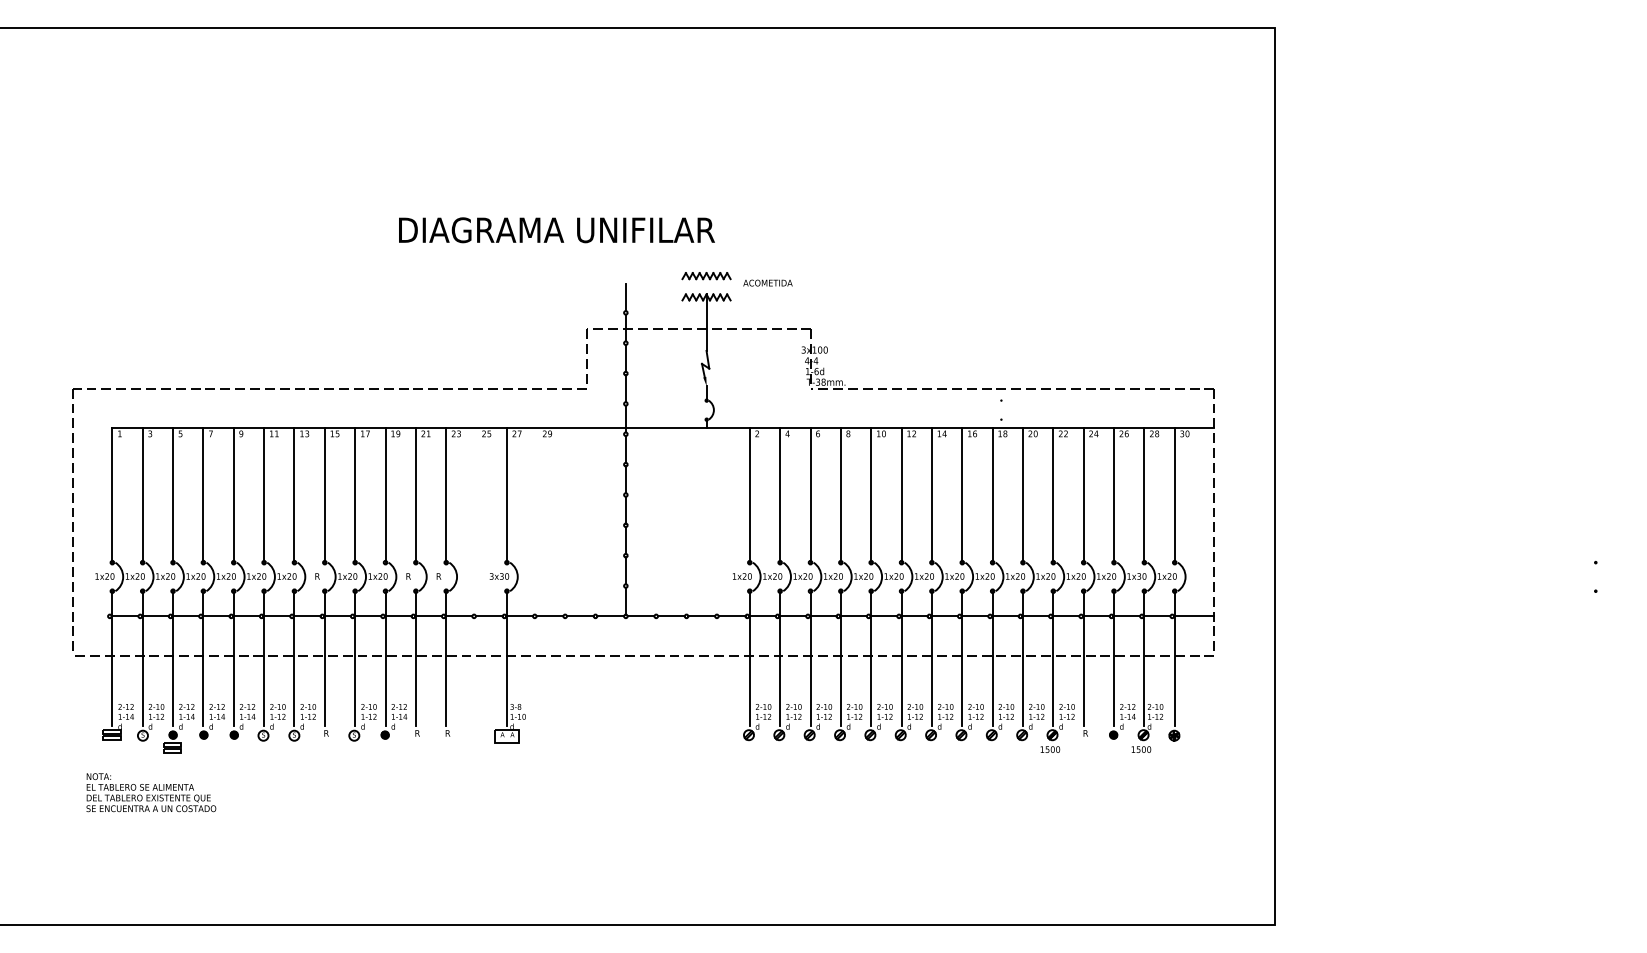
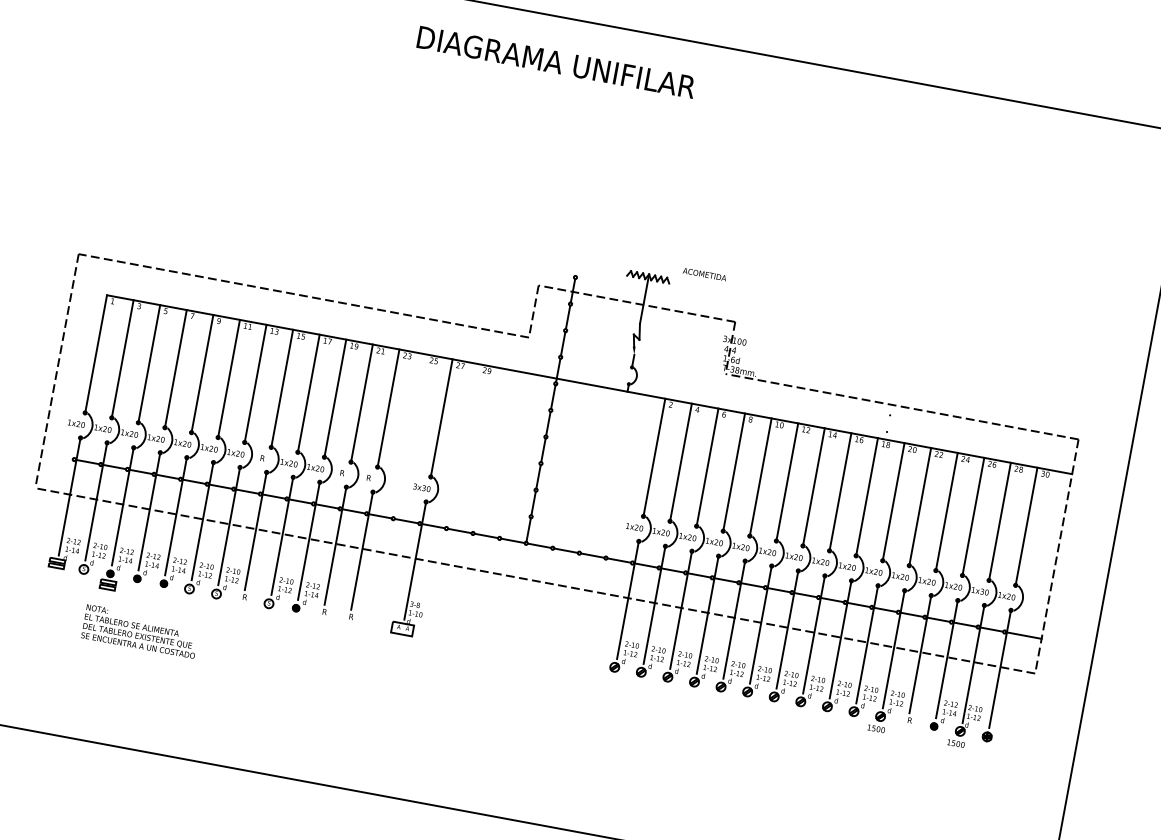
text: (556, 230) -> (556, 62), moved
part: (706, 276) -> (652, 258), removed
line: (625, 297) -> (577, 263), removed
text: (151, 792) -> (140, 631), moved

